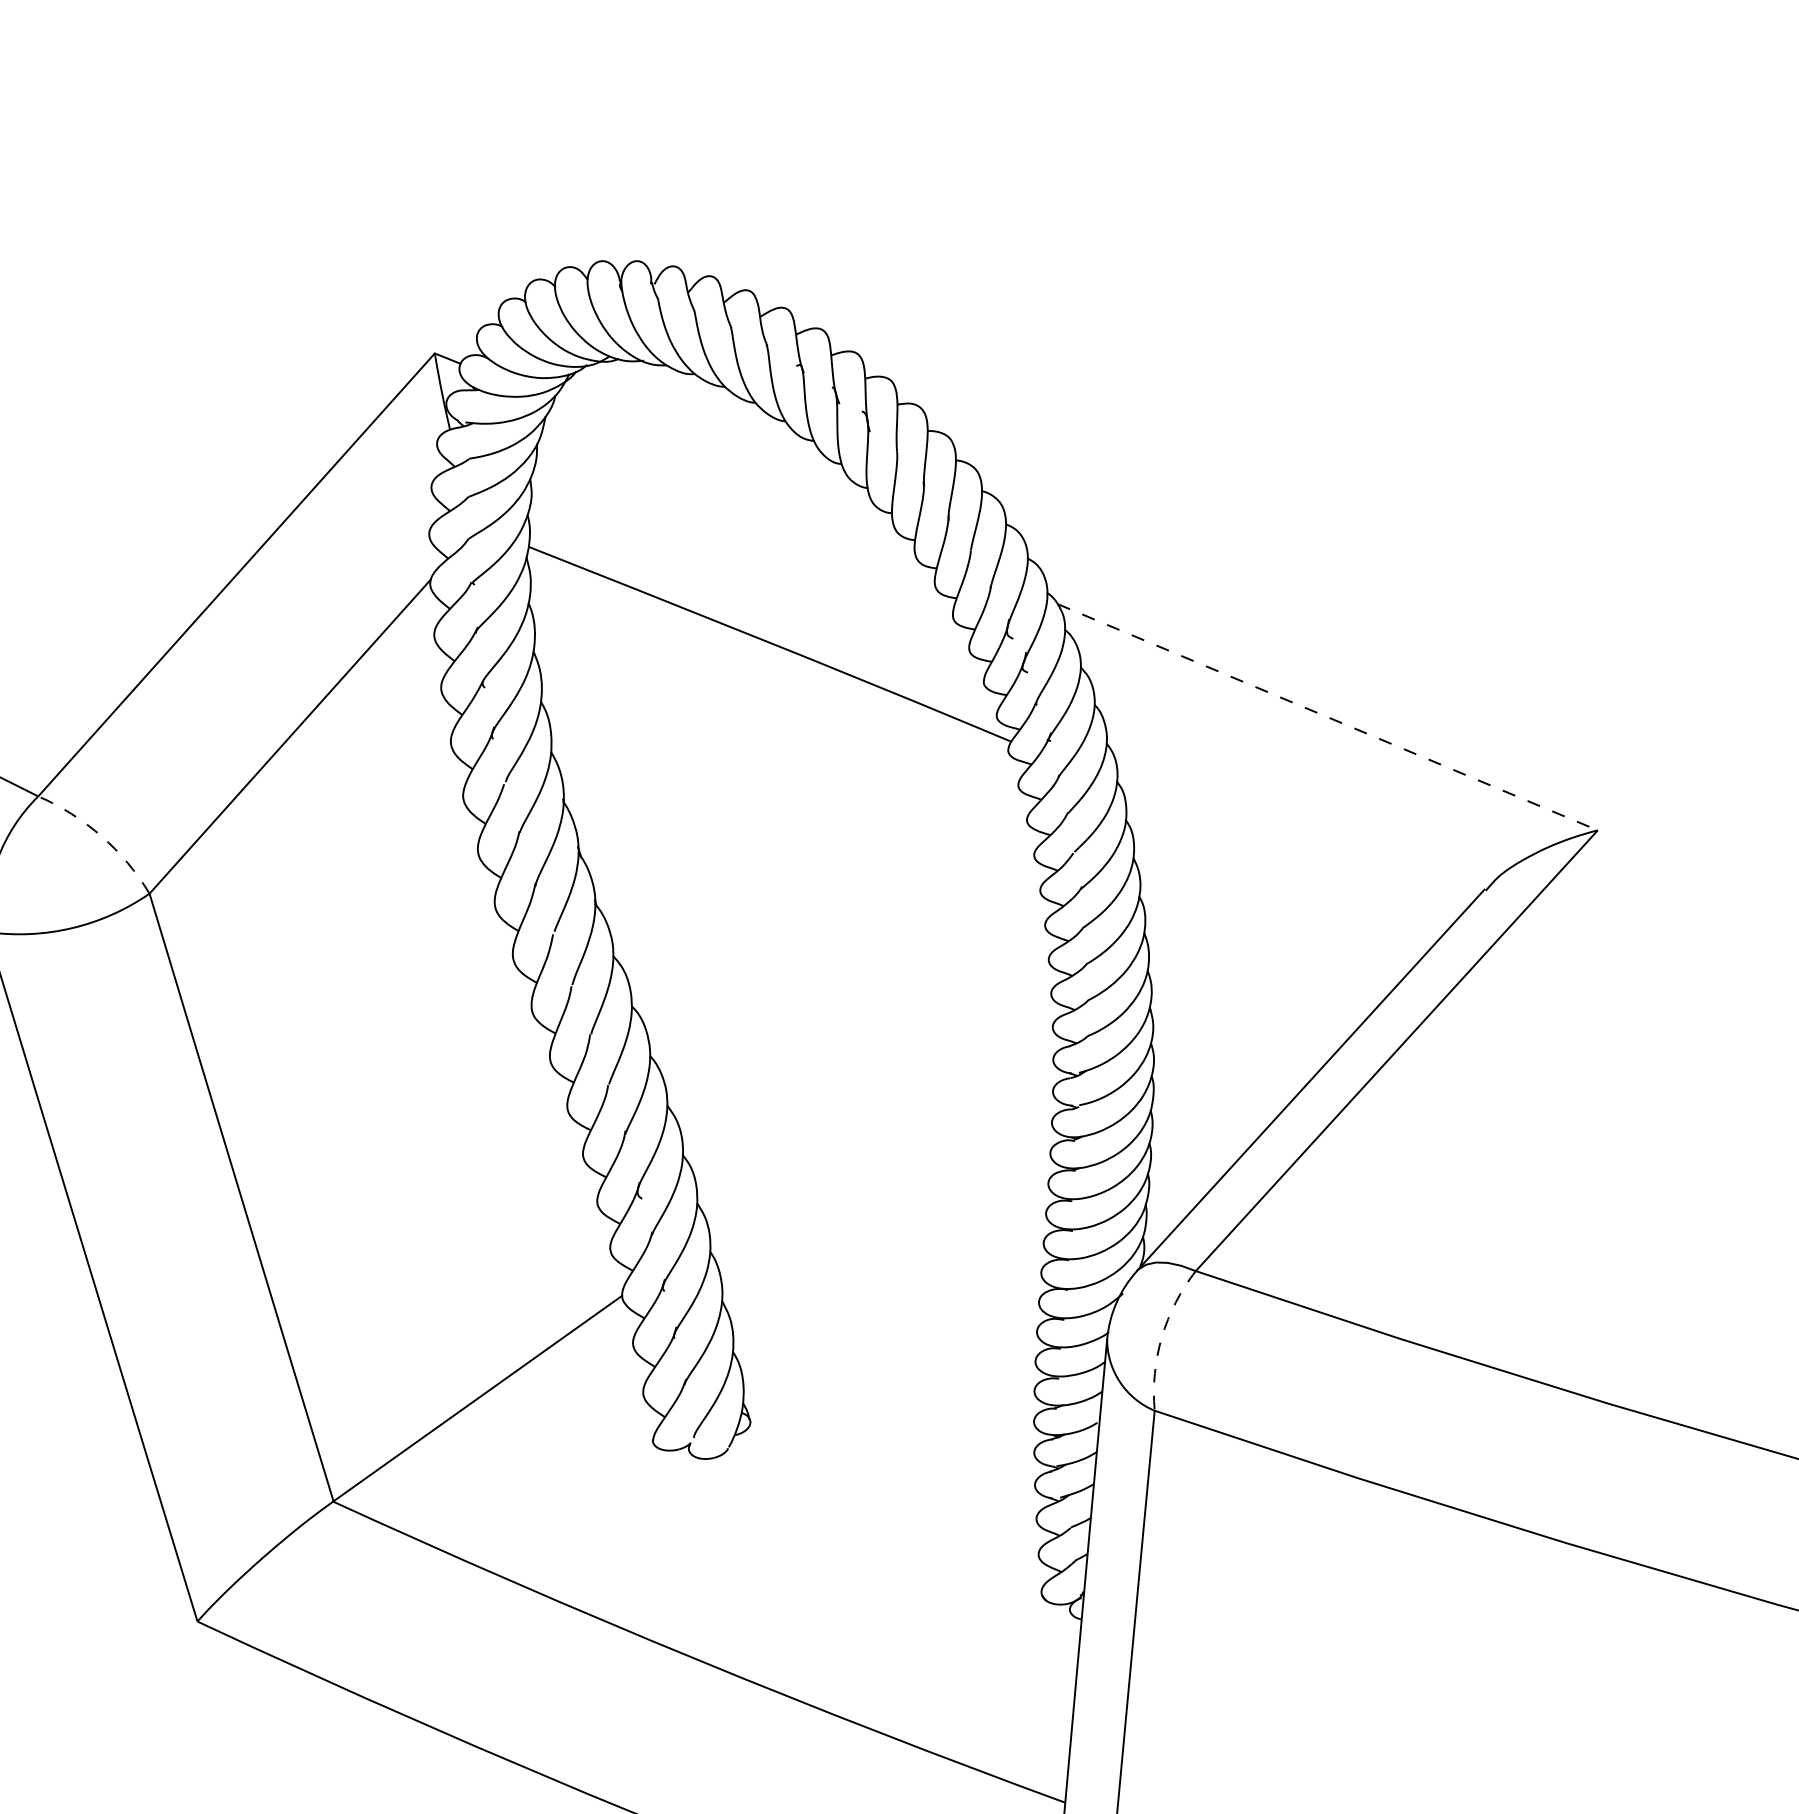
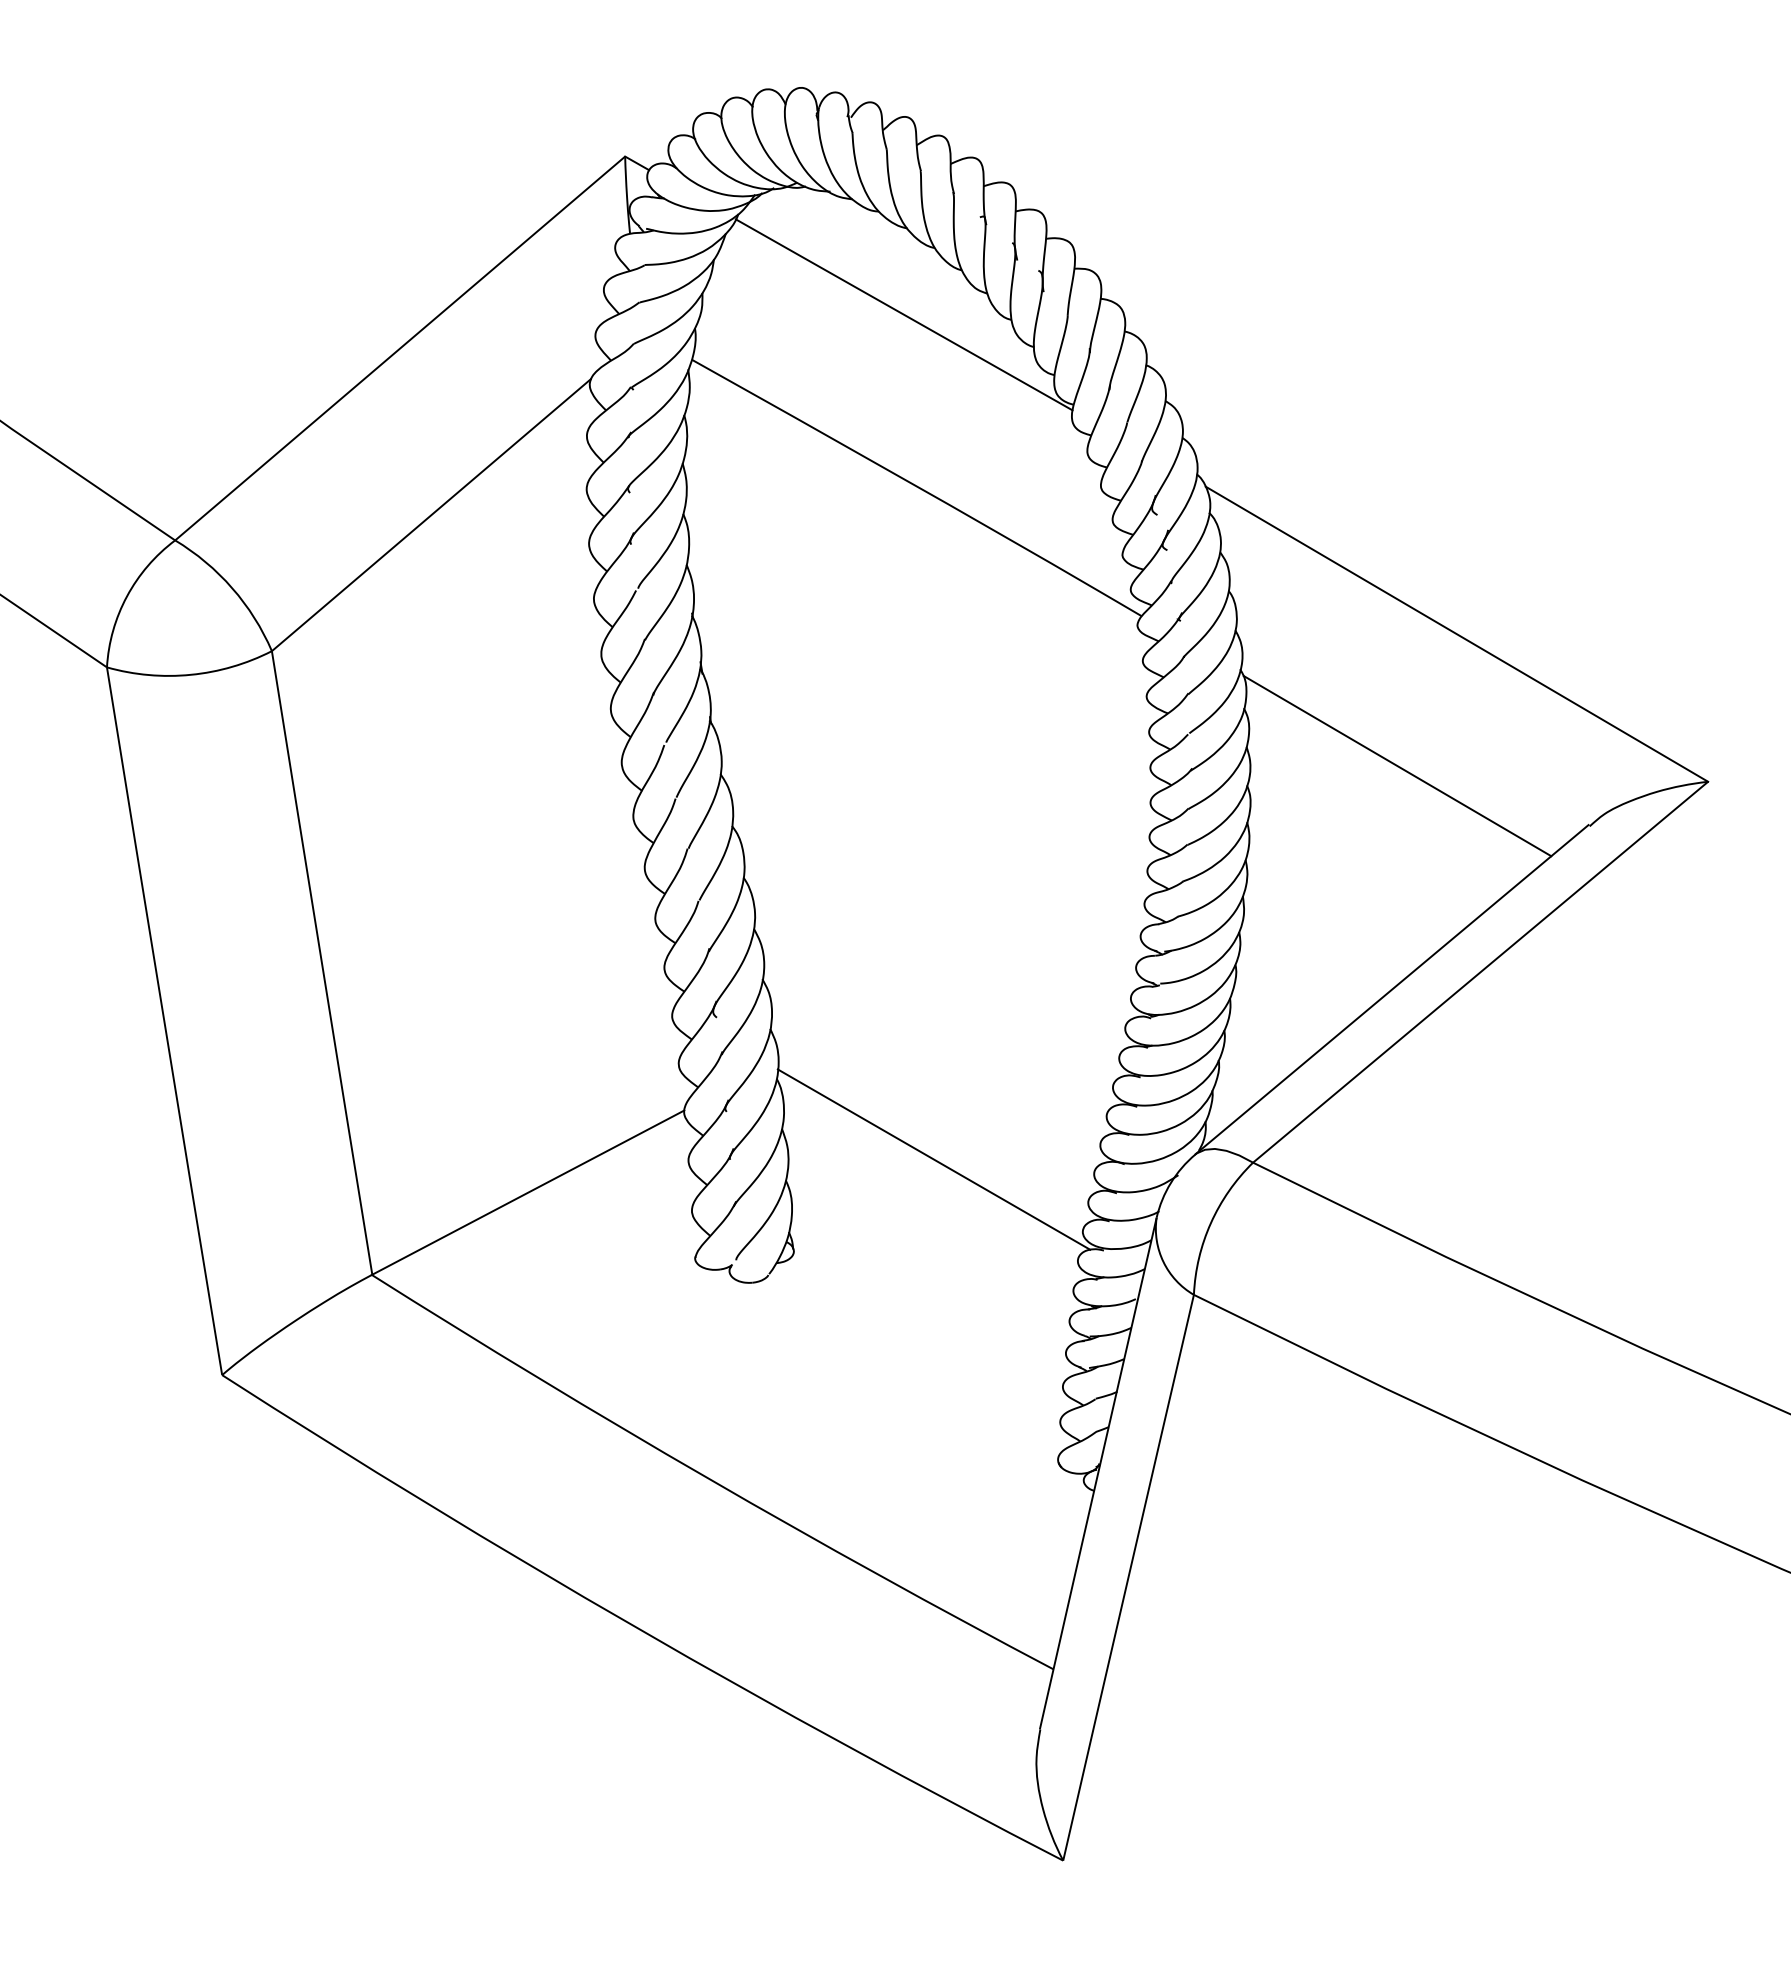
line: (733, 473) -> (903, 314), added
line: (1328, 717) -> (1457, 634), dashed -> solid
arc: (101, 836) -> (232, 588), dashed -> solid
line: (1286, 856) -> (1397, 766), added
line: (877, 1310) -> (933, 1159), added
arc: (1161, 1337) -> (1210, 1223), dashed -> solid

